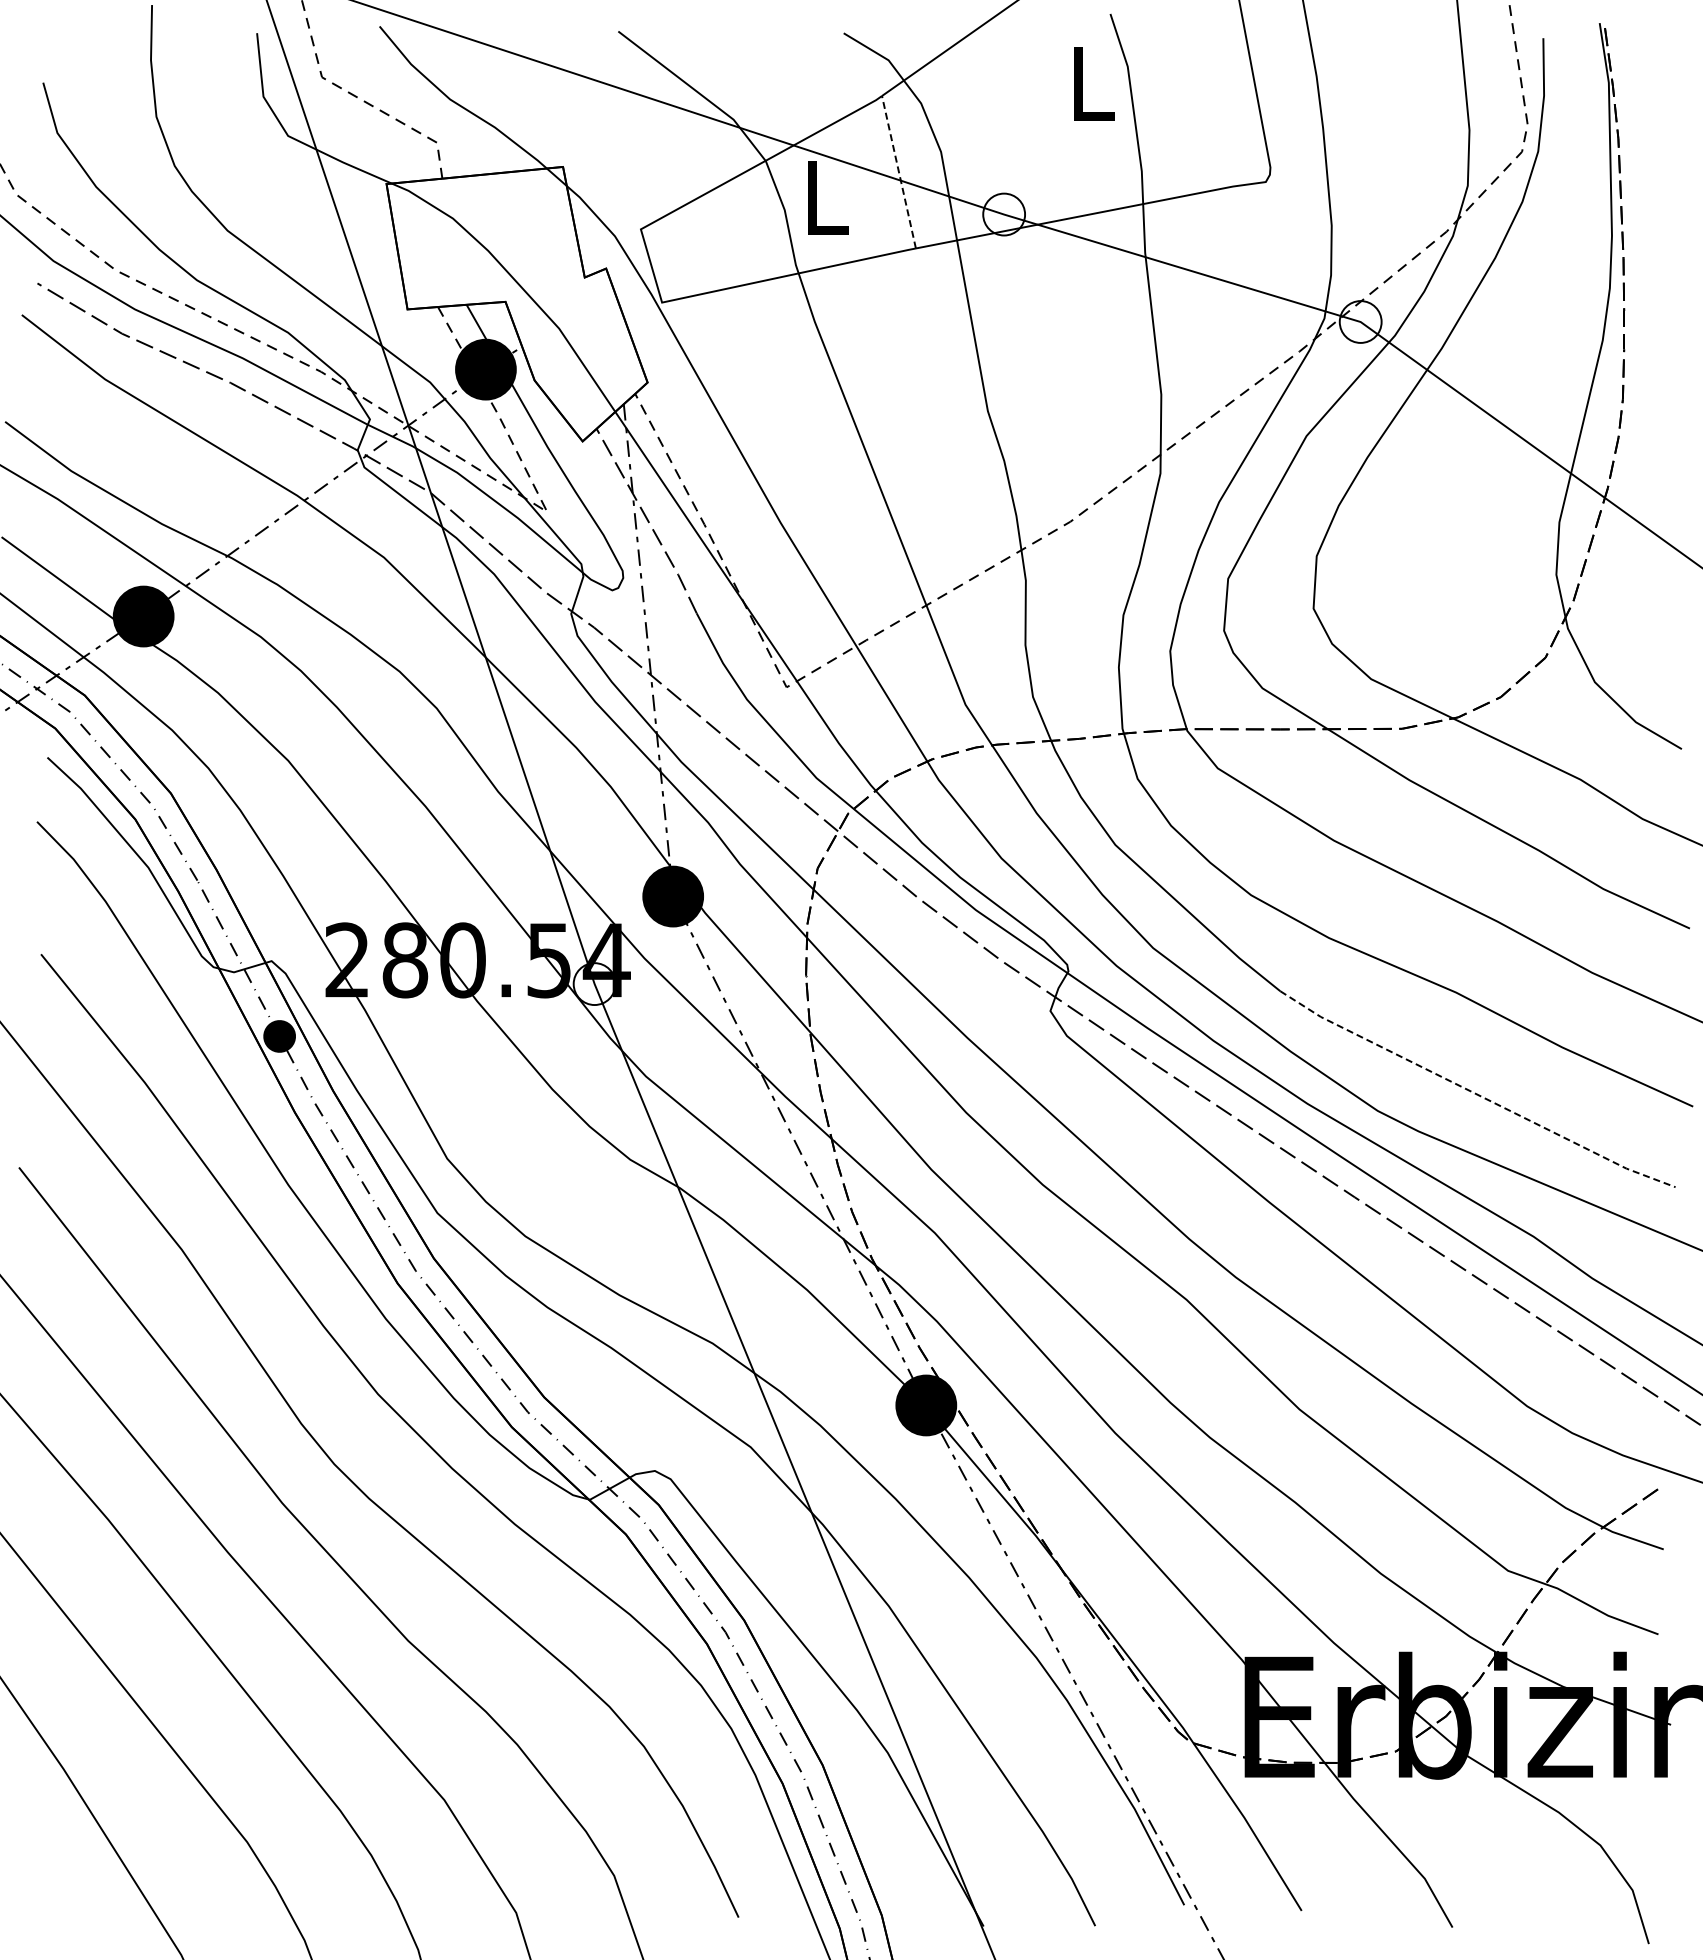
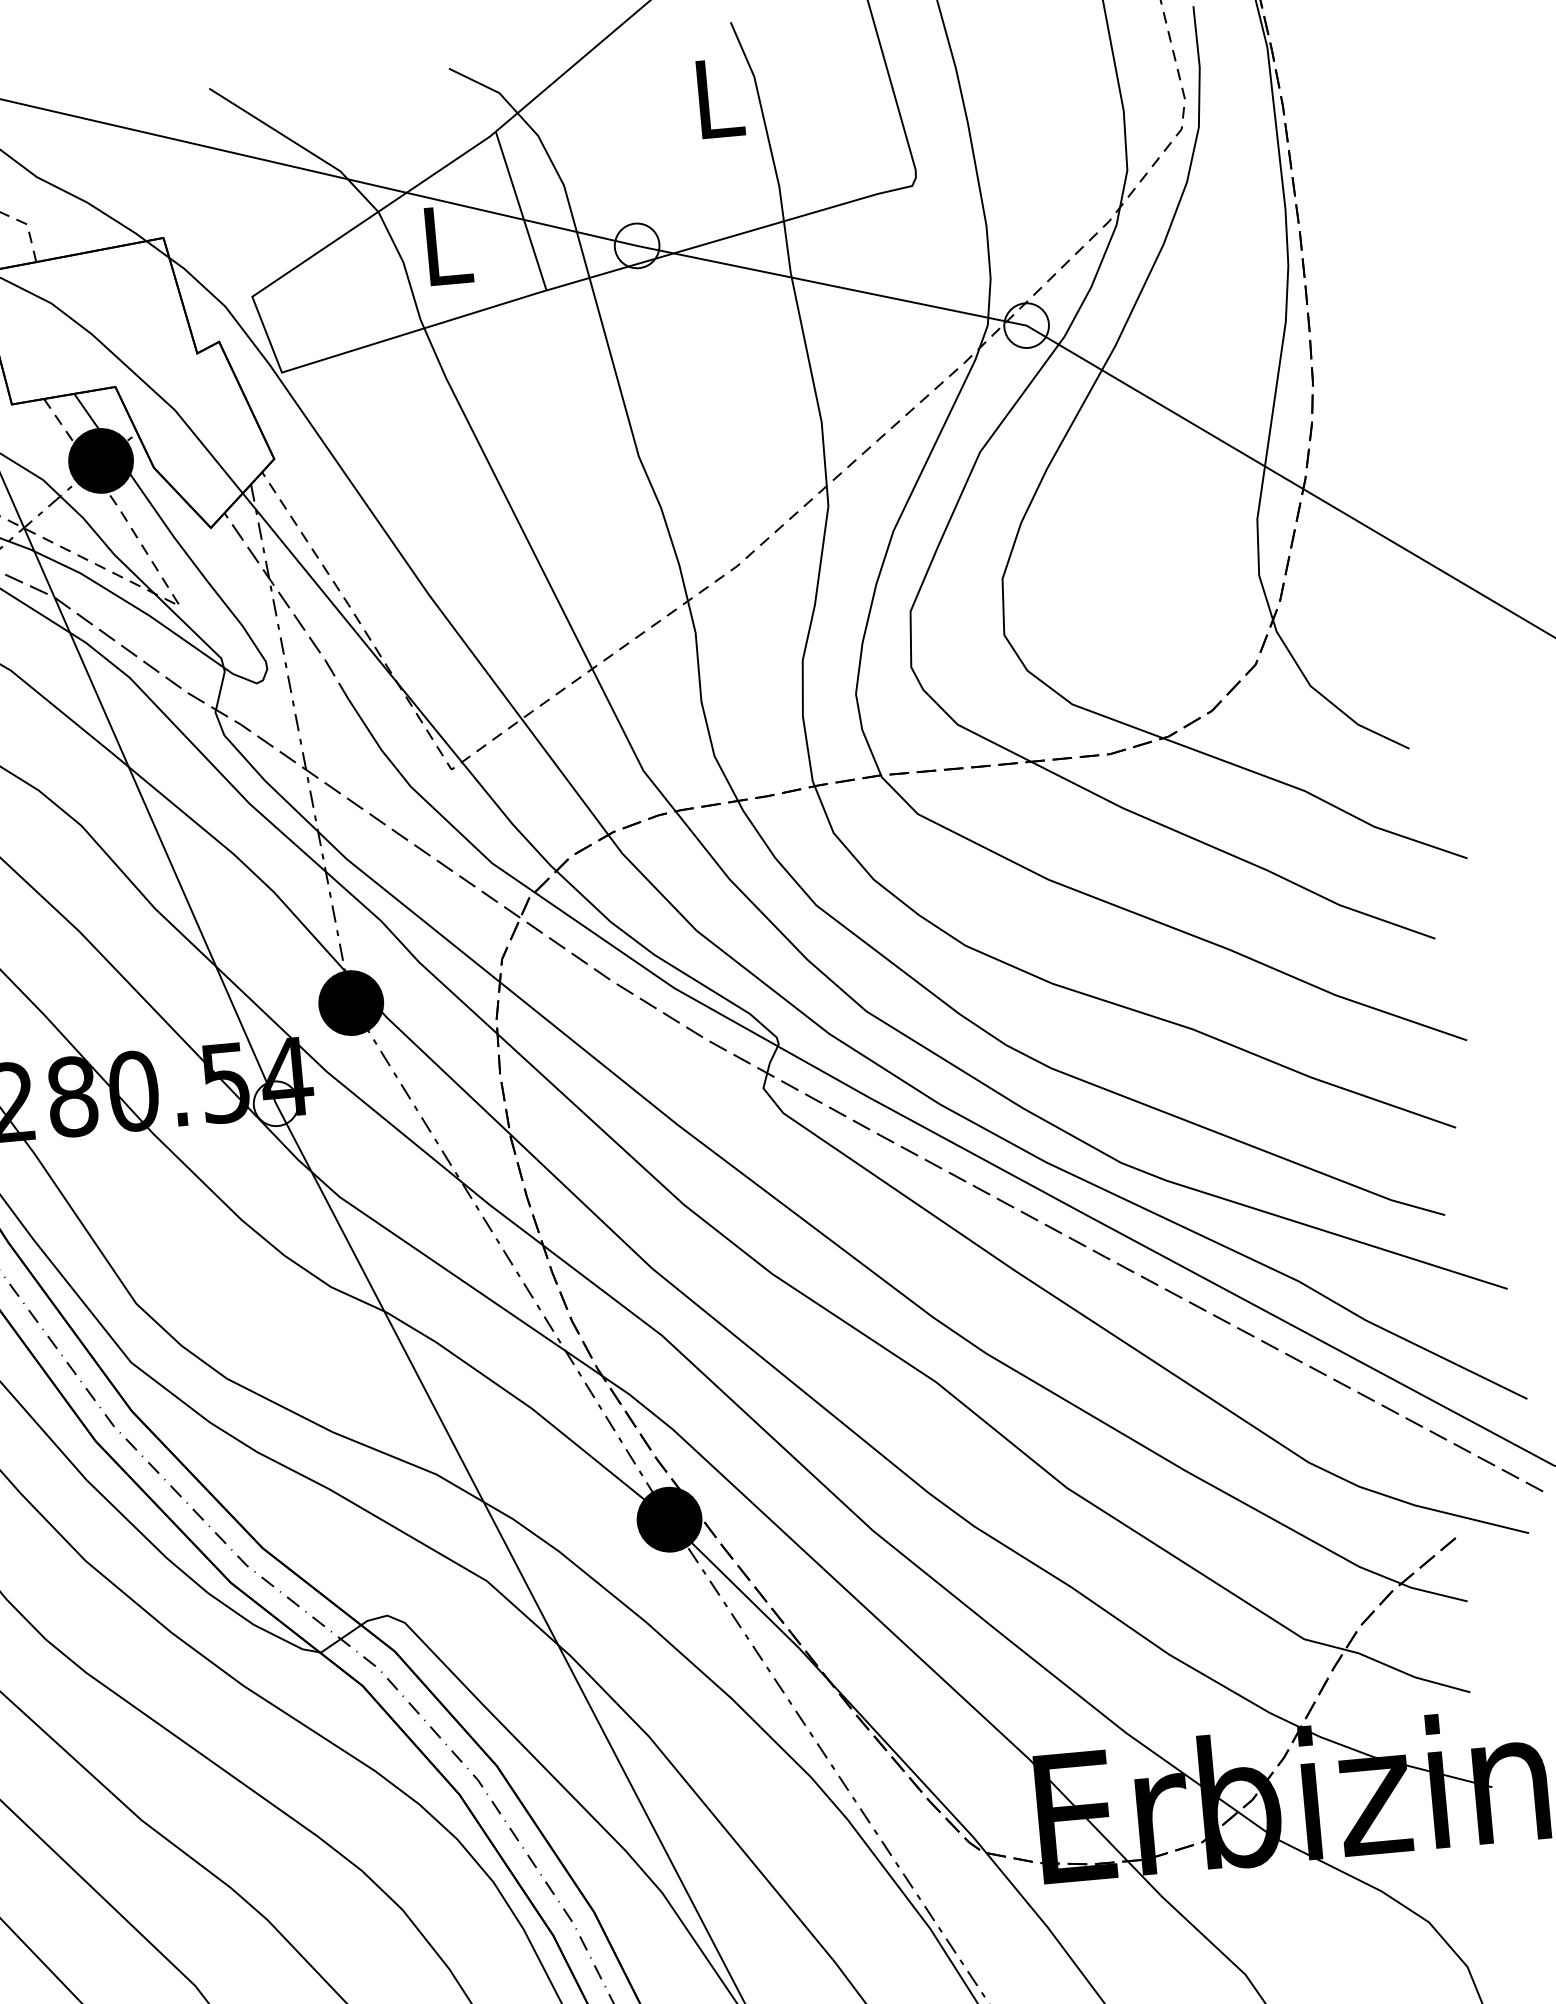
line: (898, 171) -> (520, 210), dashed -> solid
line: (1476, 1094) -> (1224, 1135), dashed -> solid

